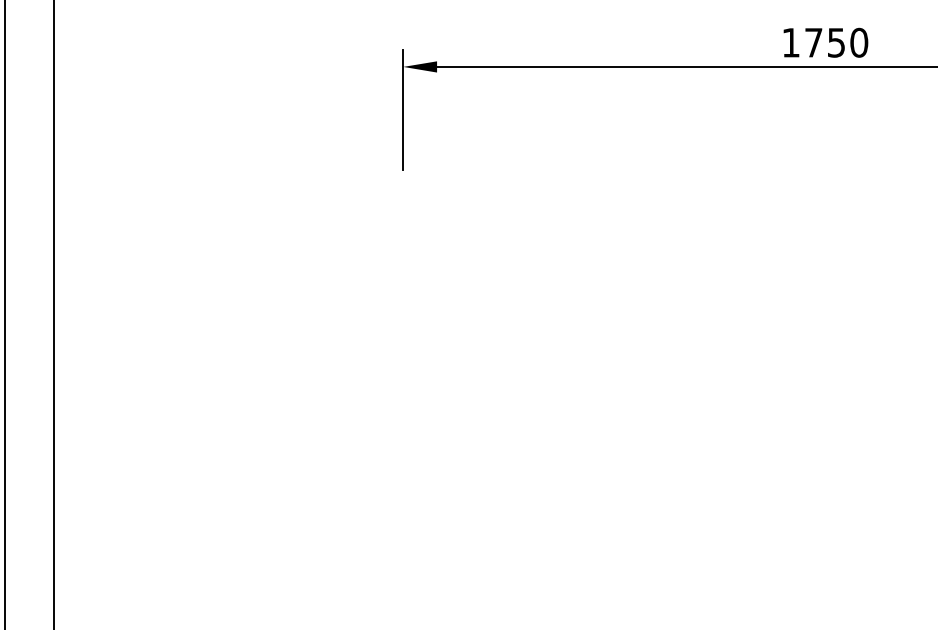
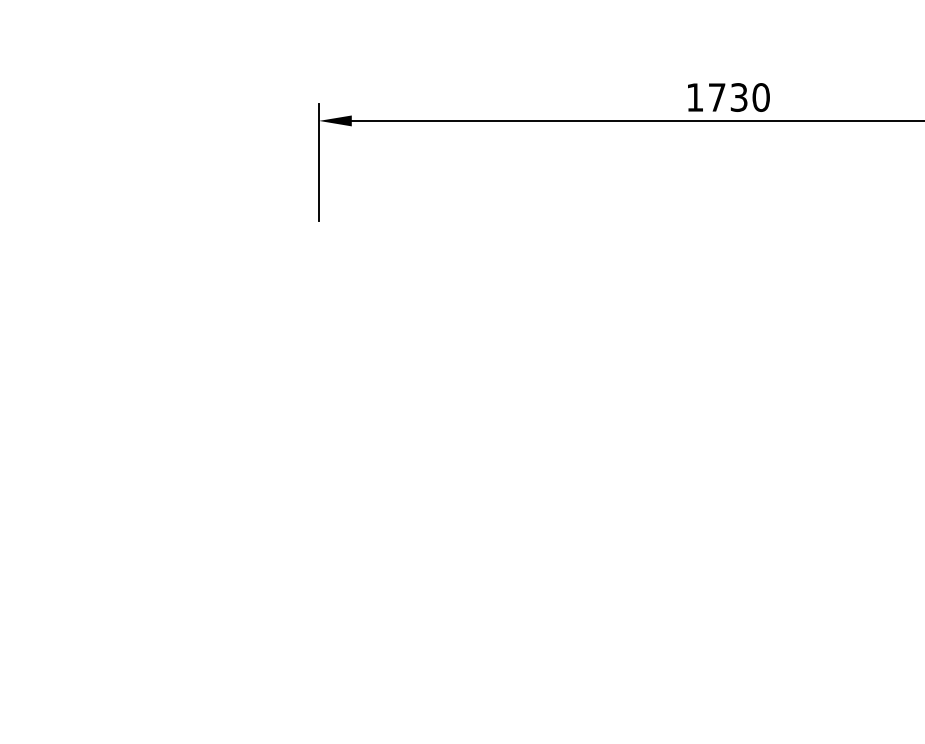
text: (836, 42) -> (739, 97), 1750 -> 1730

